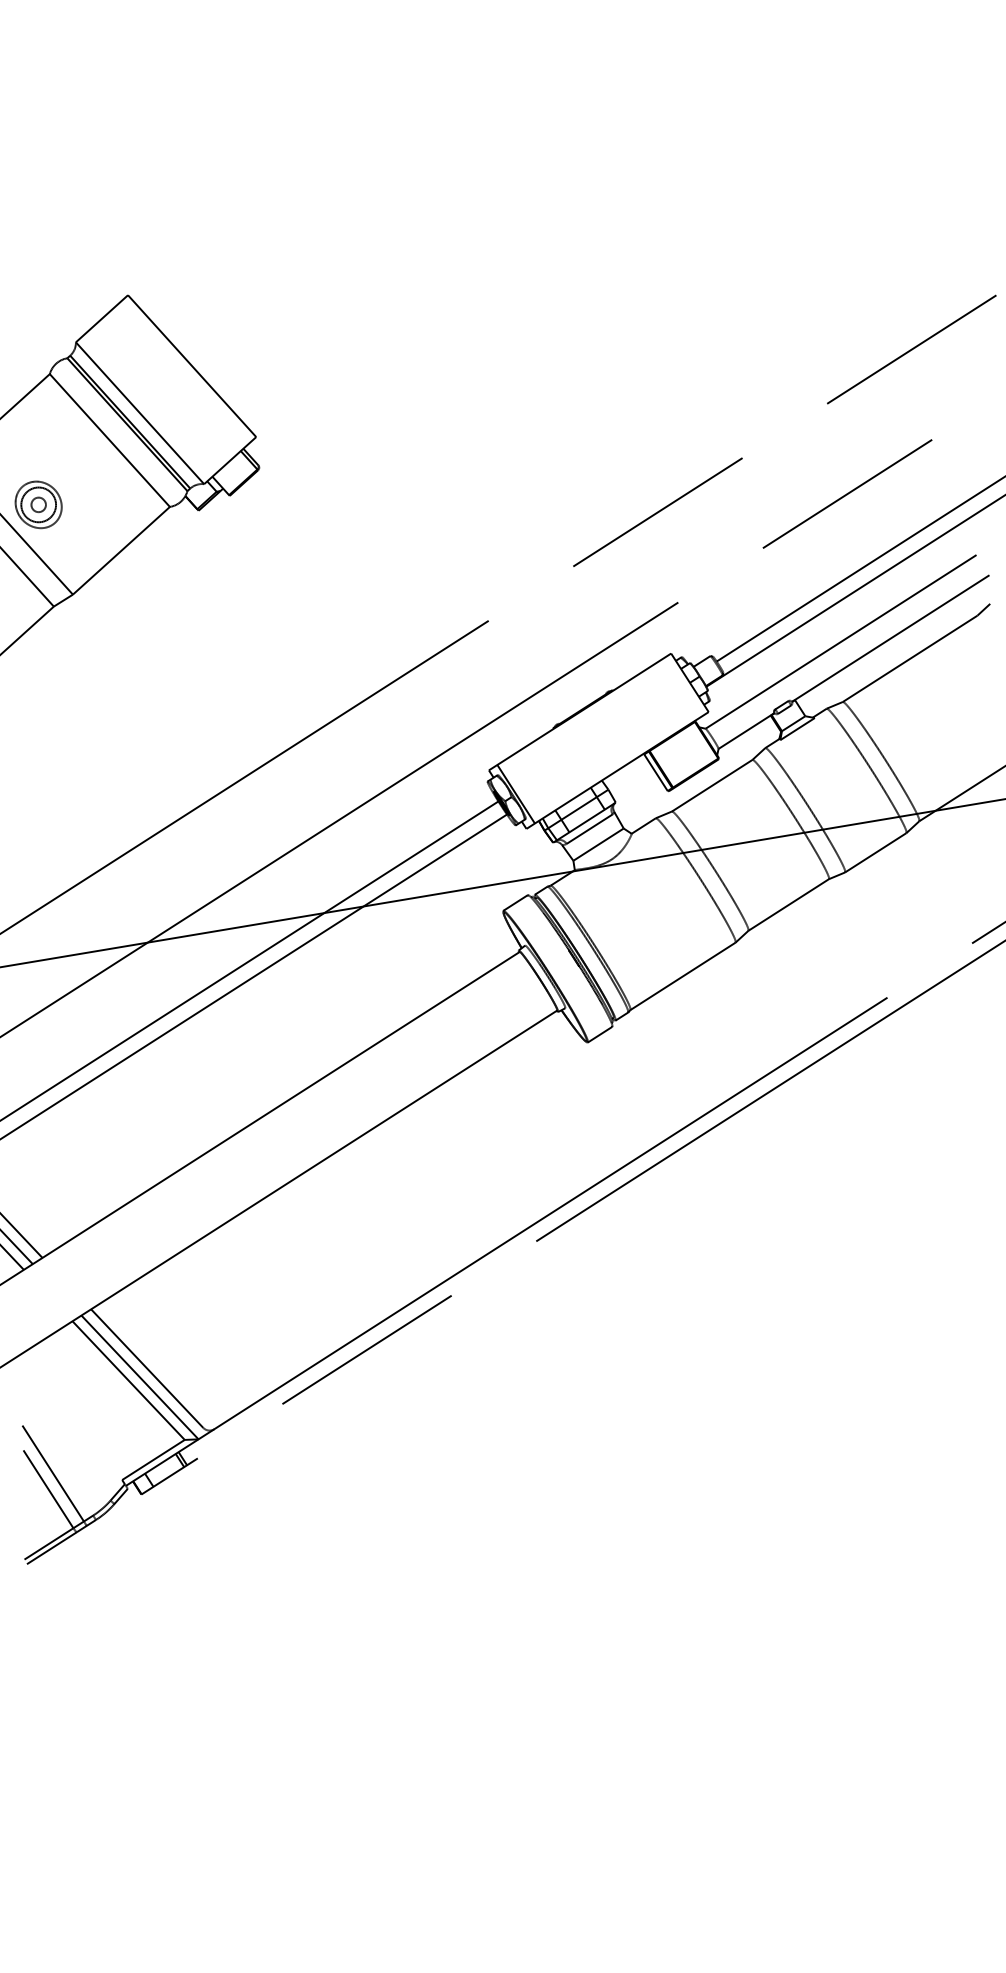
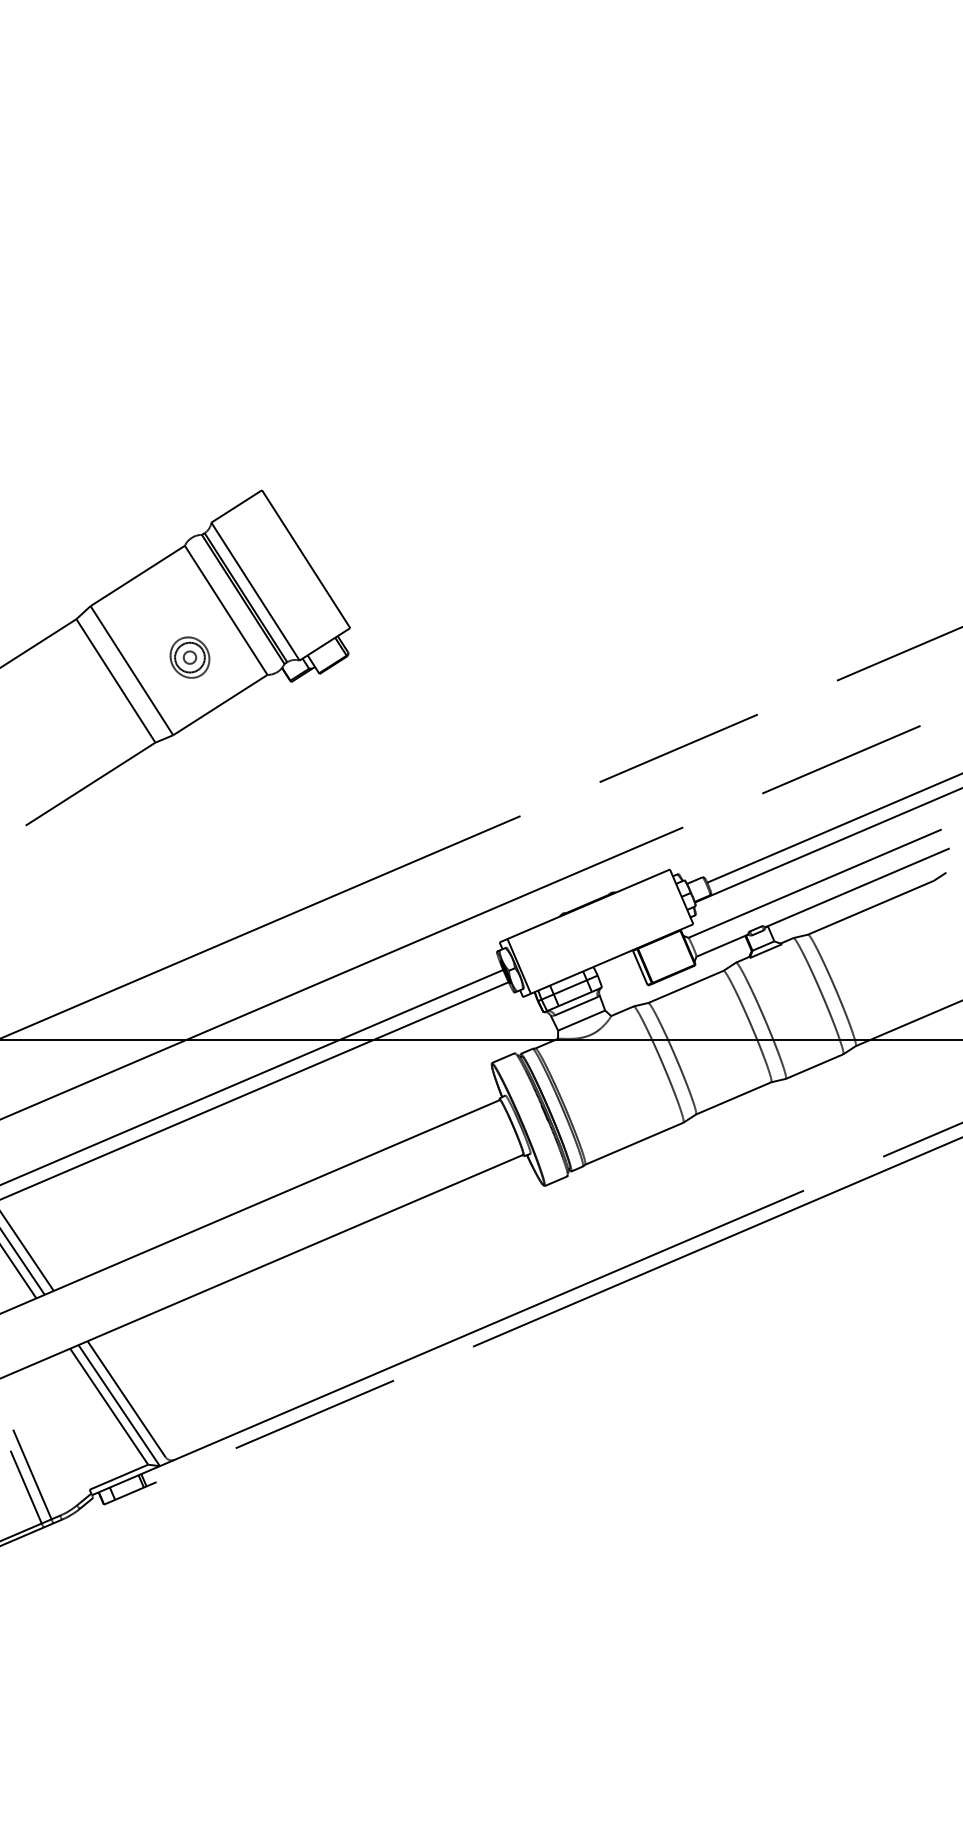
part: (38, 504) -> (189, 657), moved

